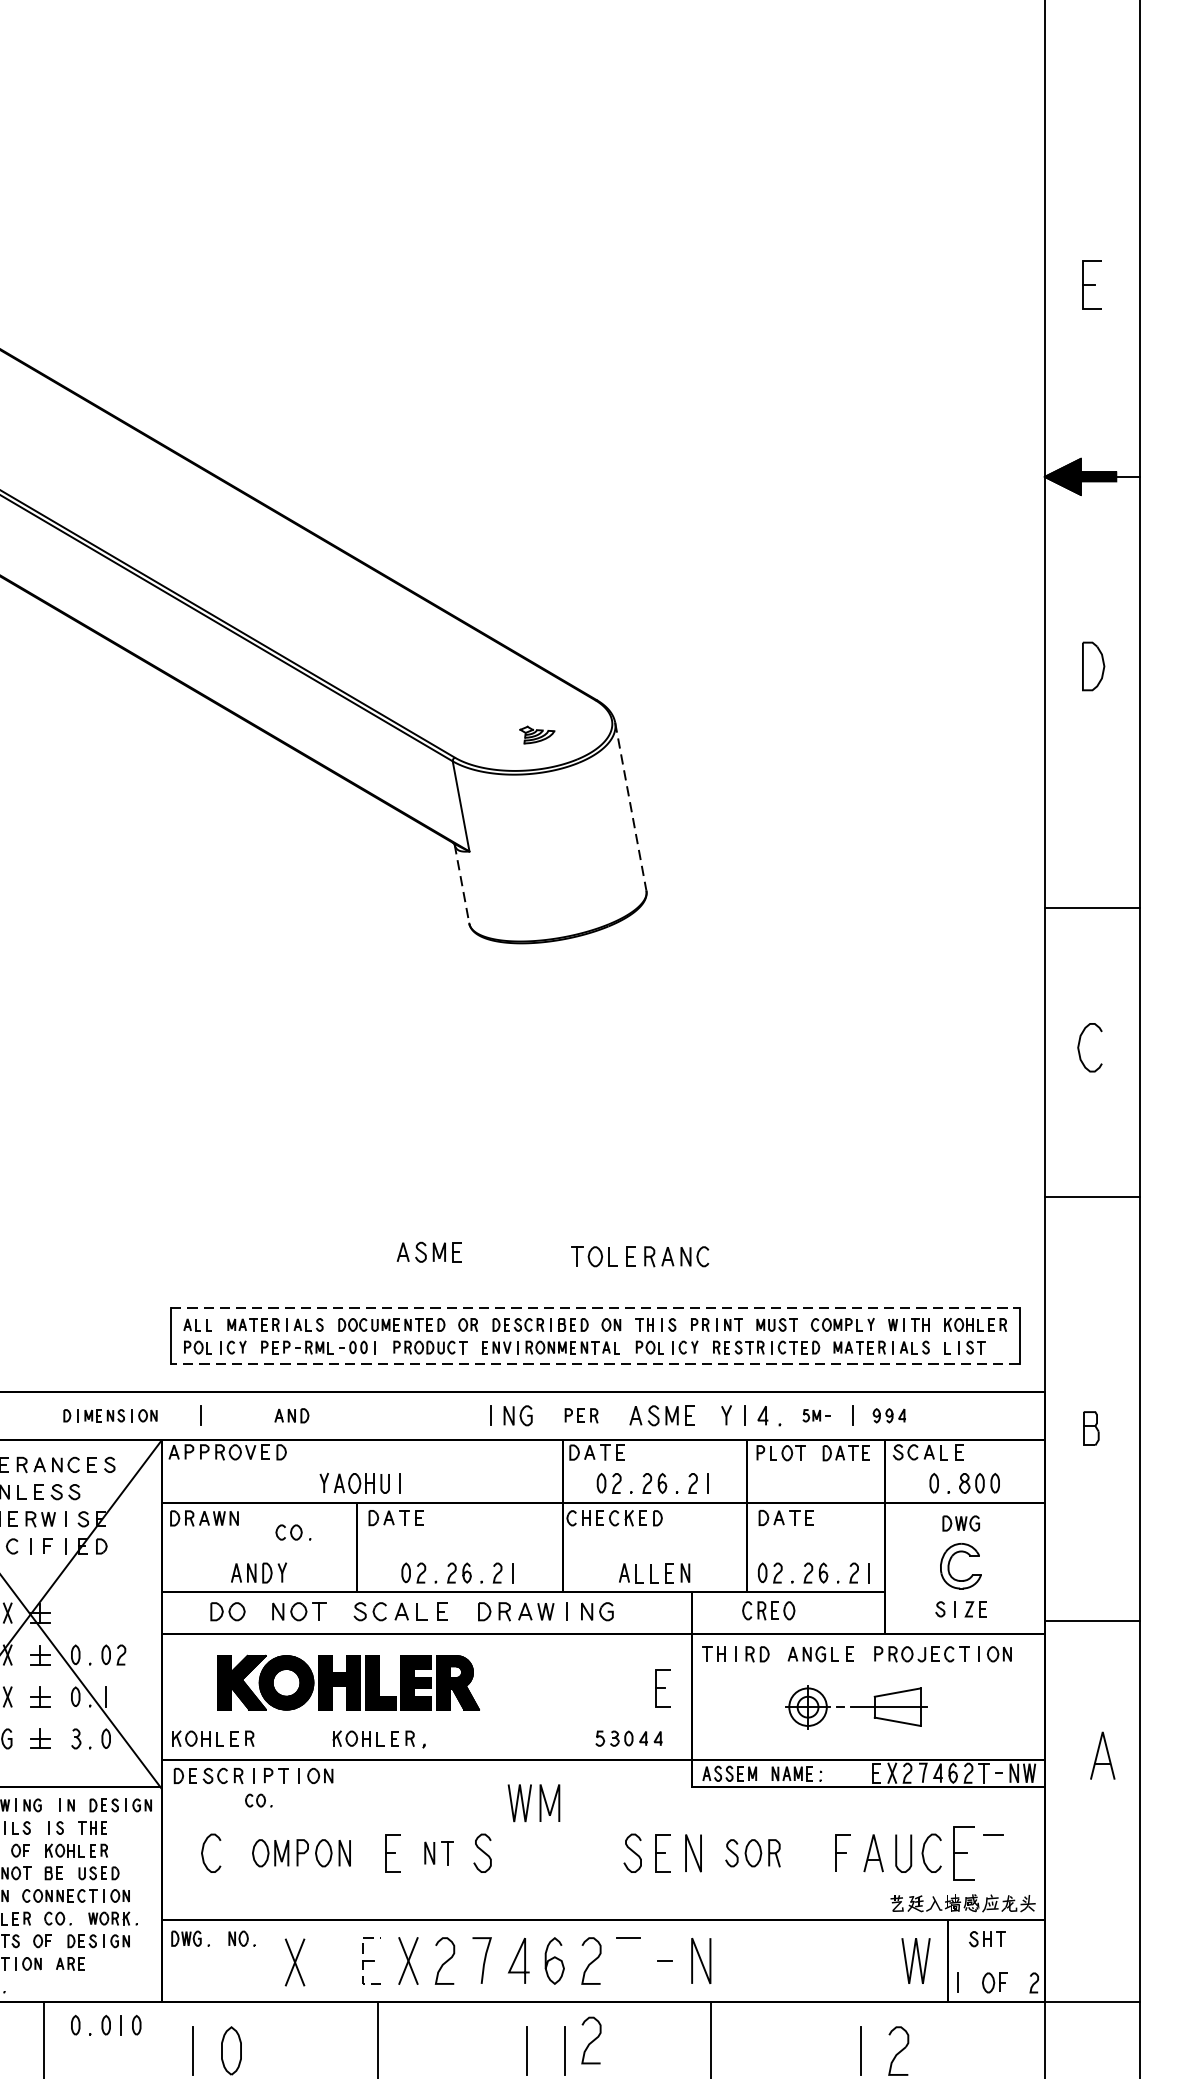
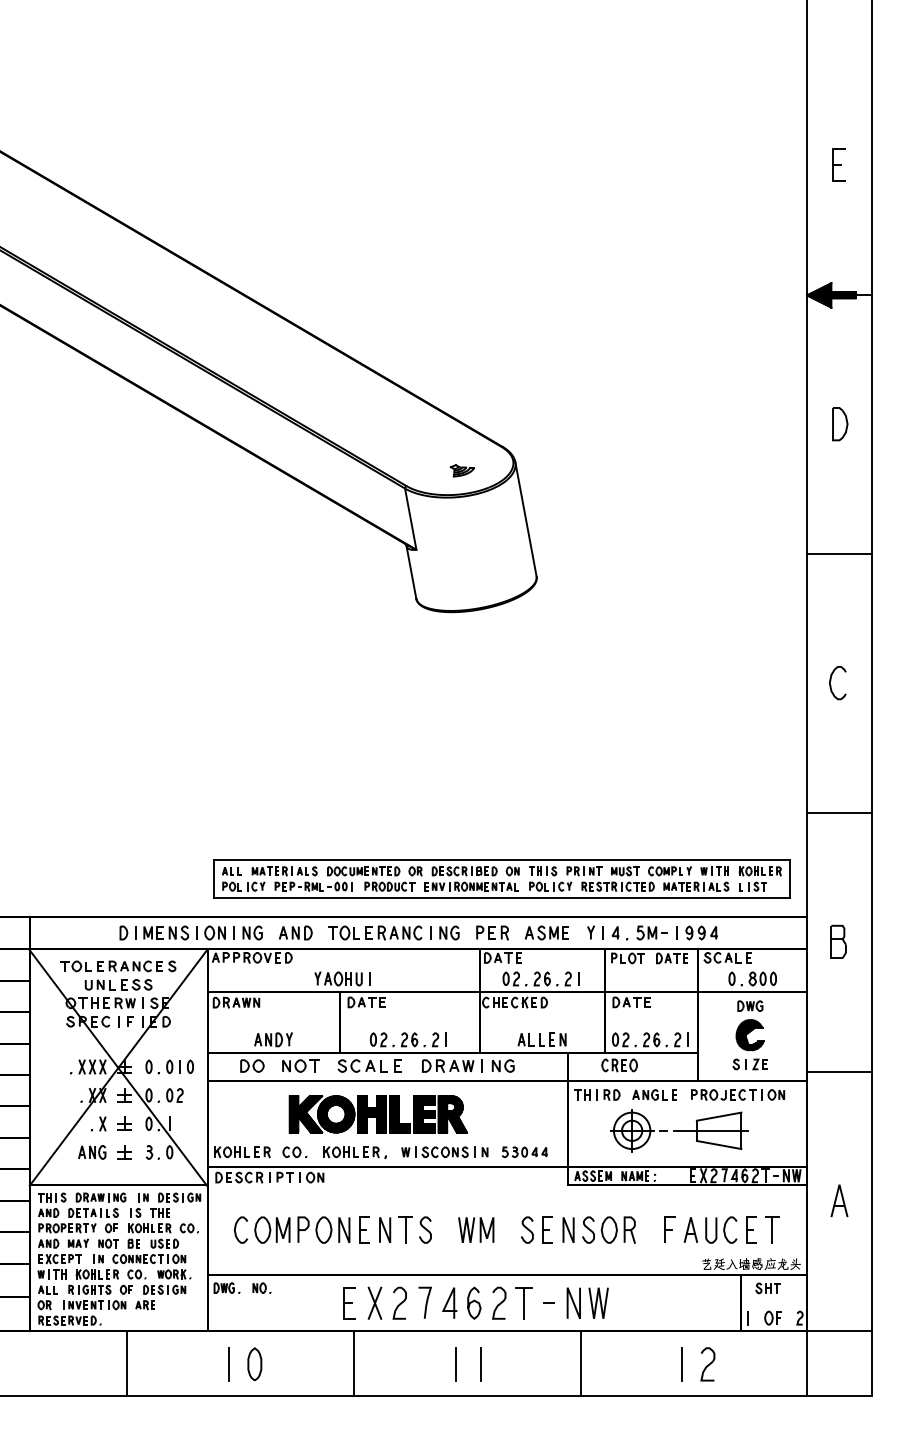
line: (631, 806) -> (526, 519), dashed -> solid
line: (462, 884) -> (411, 572), dashed -> solid
line: (1092, 908) -> (839, 554), moved
line: (1092, 1197) -> (839, 813), moved
part: (428, 1251) -> (388, 821), removed
part: (640, 1256) -> (375, 932), moved
line: (596, 1307) -> (502, 859), dashed -> solid
line: (594, 1363) -> (501, 897), dashed -> solid
part: (110, 1415) -> (172, 932), size x1.67
part: (228, 1415) -> (252, 932), added
part: (291, 1415) -> (295, 932), size x1.43
part: (581, 1415) -> (492, 932), size x1.43
part: (815, 1415) -> (651, 932), size x1.67
part: (889, 1415) -> (701, 932), size x1.43
part: (1091, 1428) -> (838, 941), size x1.43
part: (292, 1531) -> (294, 1151), moved
fill: (959, 1565) -> (749, 1034), added
part: (347, 1683) -> (377, 1114), moved
part: (662, 1687) -> (547, 1117), removed
part: (856, 1706) -> (679, 1130), size x1.43
part: (510, 1737) -> (444, 1151), added
part: (1102, 1755) -> (839, 1200), moved
part: (257, 1800) -> (188, 1228), moved
part: (534, 1802) -> (476, 1229), moved
part: (301, 1852) -> (302, 1229), size x1.43
part: (438, 1852) -> (395, 1229), size x1.67
part: (752, 1852) -> (608, 1229), size x1.43
part: (962, 1852) -> (751, 1229), size x0.71
line: (993, 1852) -> (772, 1229), added
line: (628, 1959) -> (524, 1302), added
line: (914, 1959) -> (597, 1302), moved
part: (294, 1961) -> (297, 1303), removed
line: (362, 1961) -> (343, 1303), dashed -> solid
part: (105, 2024) -> (169, 1066), moved
curve: (593, 2039) -> (500, 1356), removed

